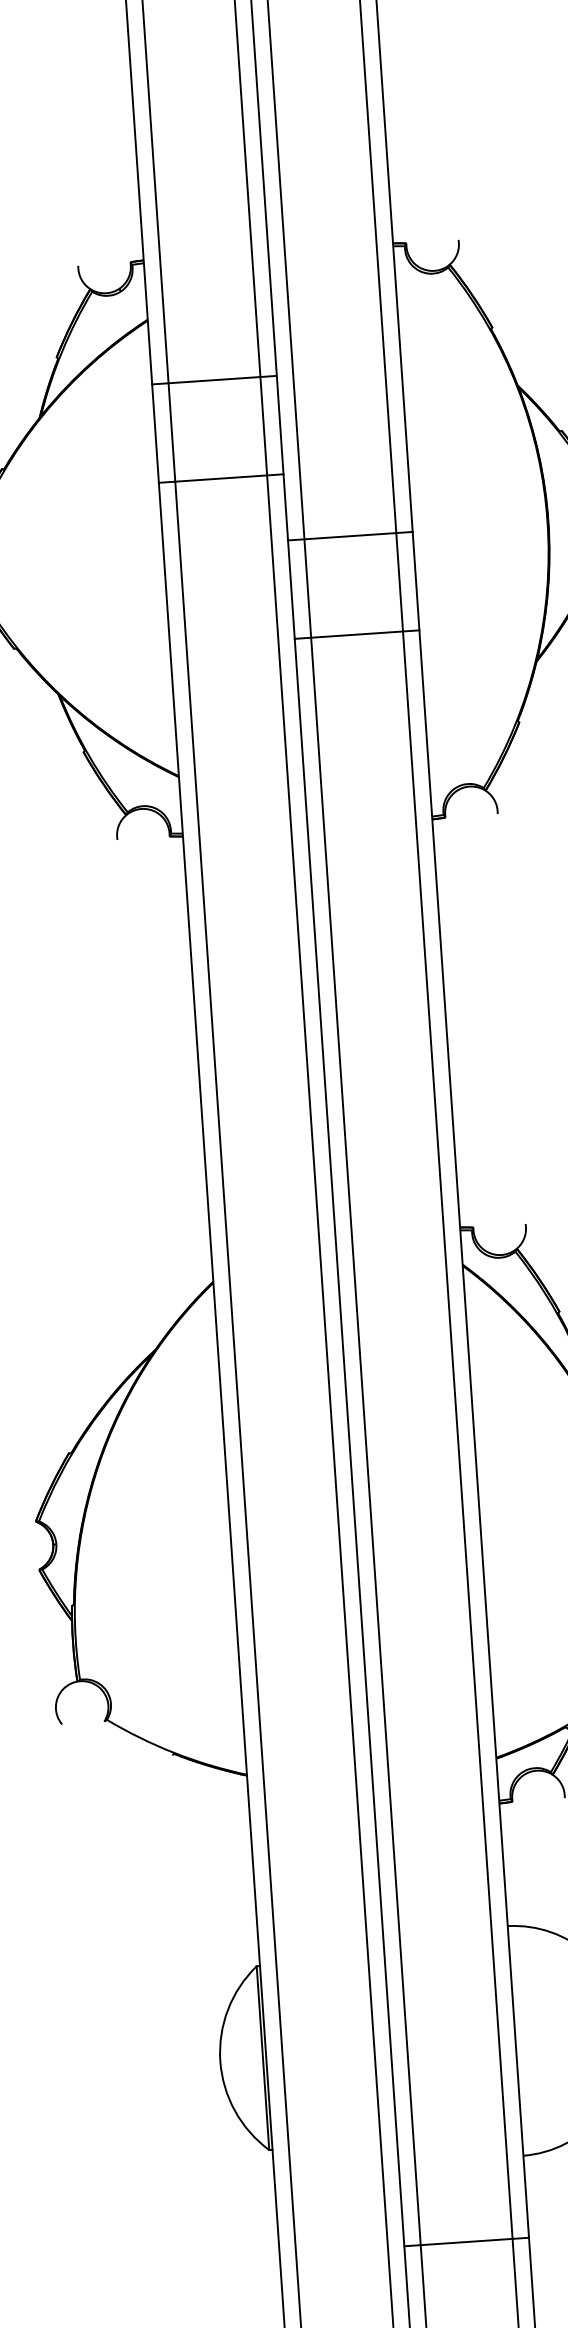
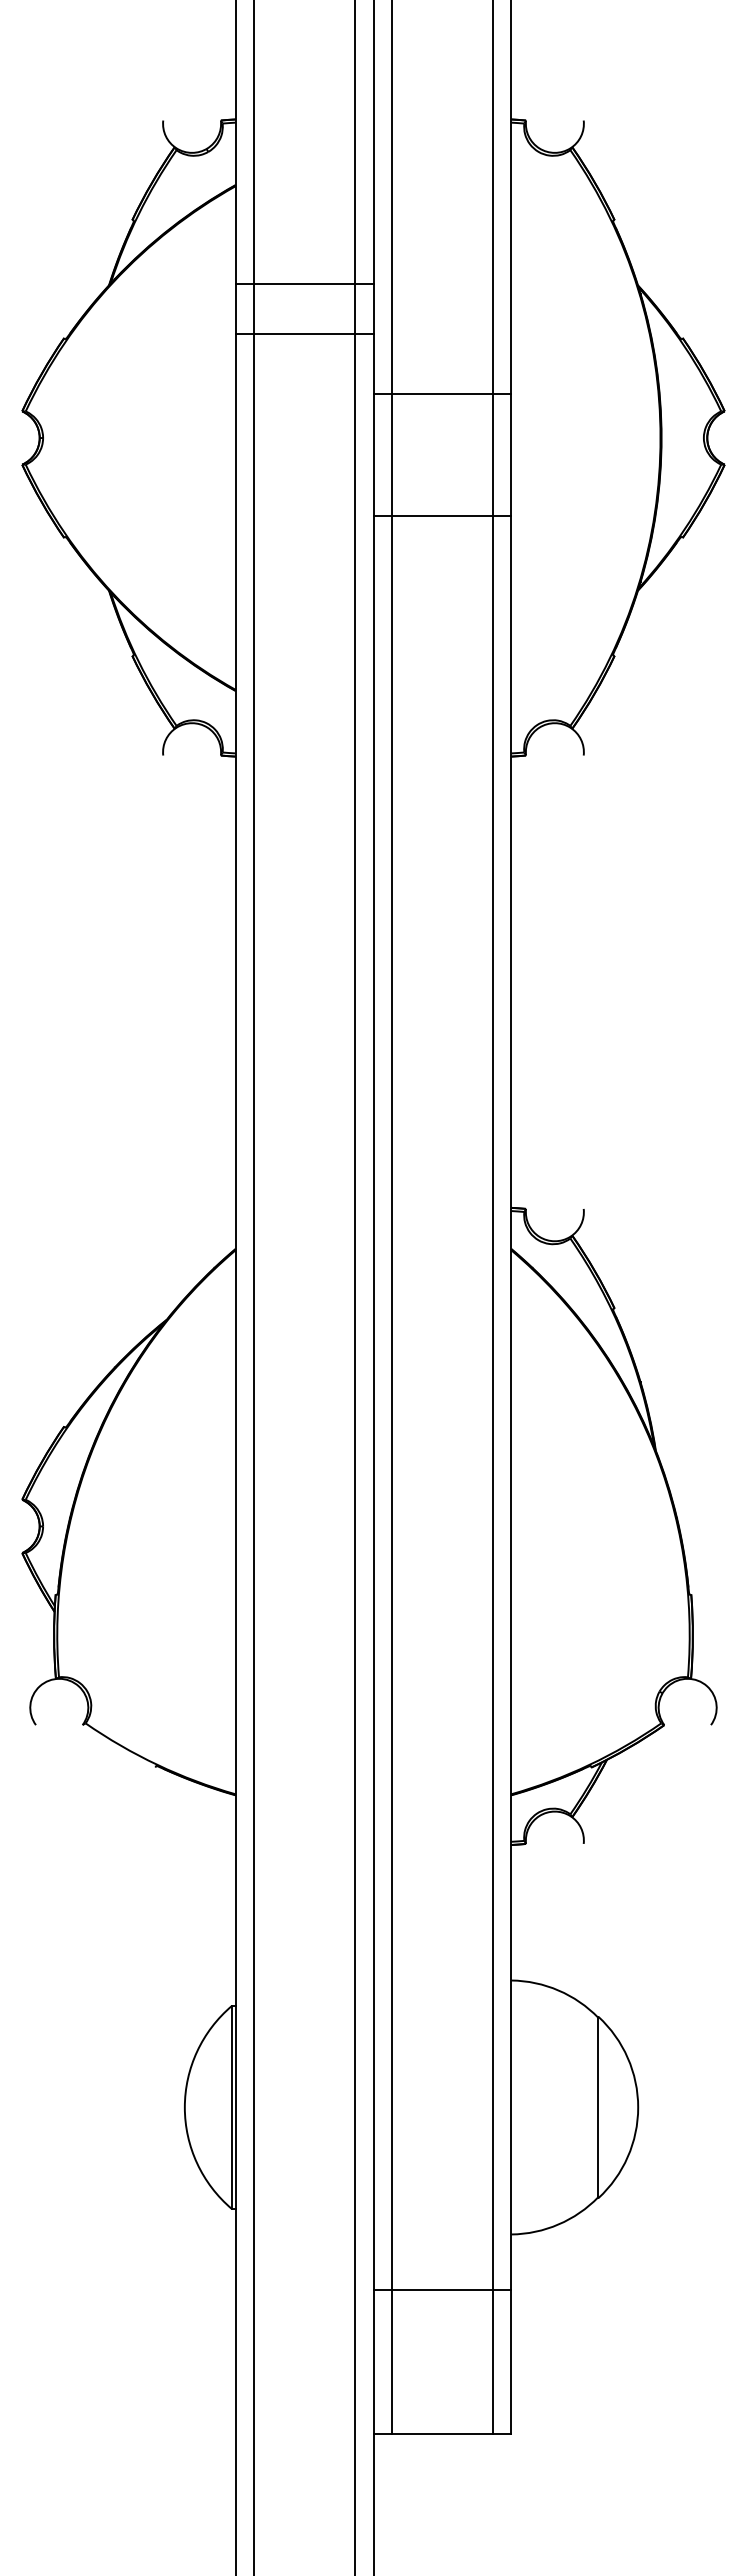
line: (214, 380) -> (304, 283), moved
line: (221, 478) -> (304, 334), moved
line: (350, 536) -> (442, 393), moved
line: (357, 634) -> (442, 516), moved
line: (466, 2242) -> (442, 2290), moved

